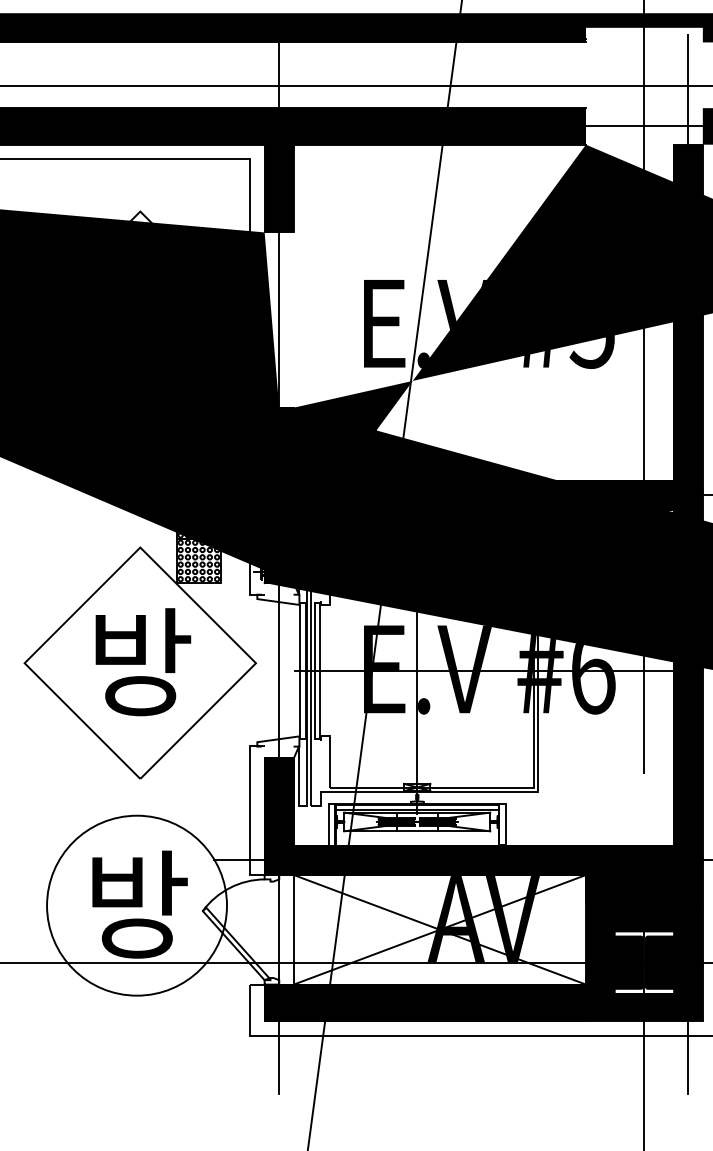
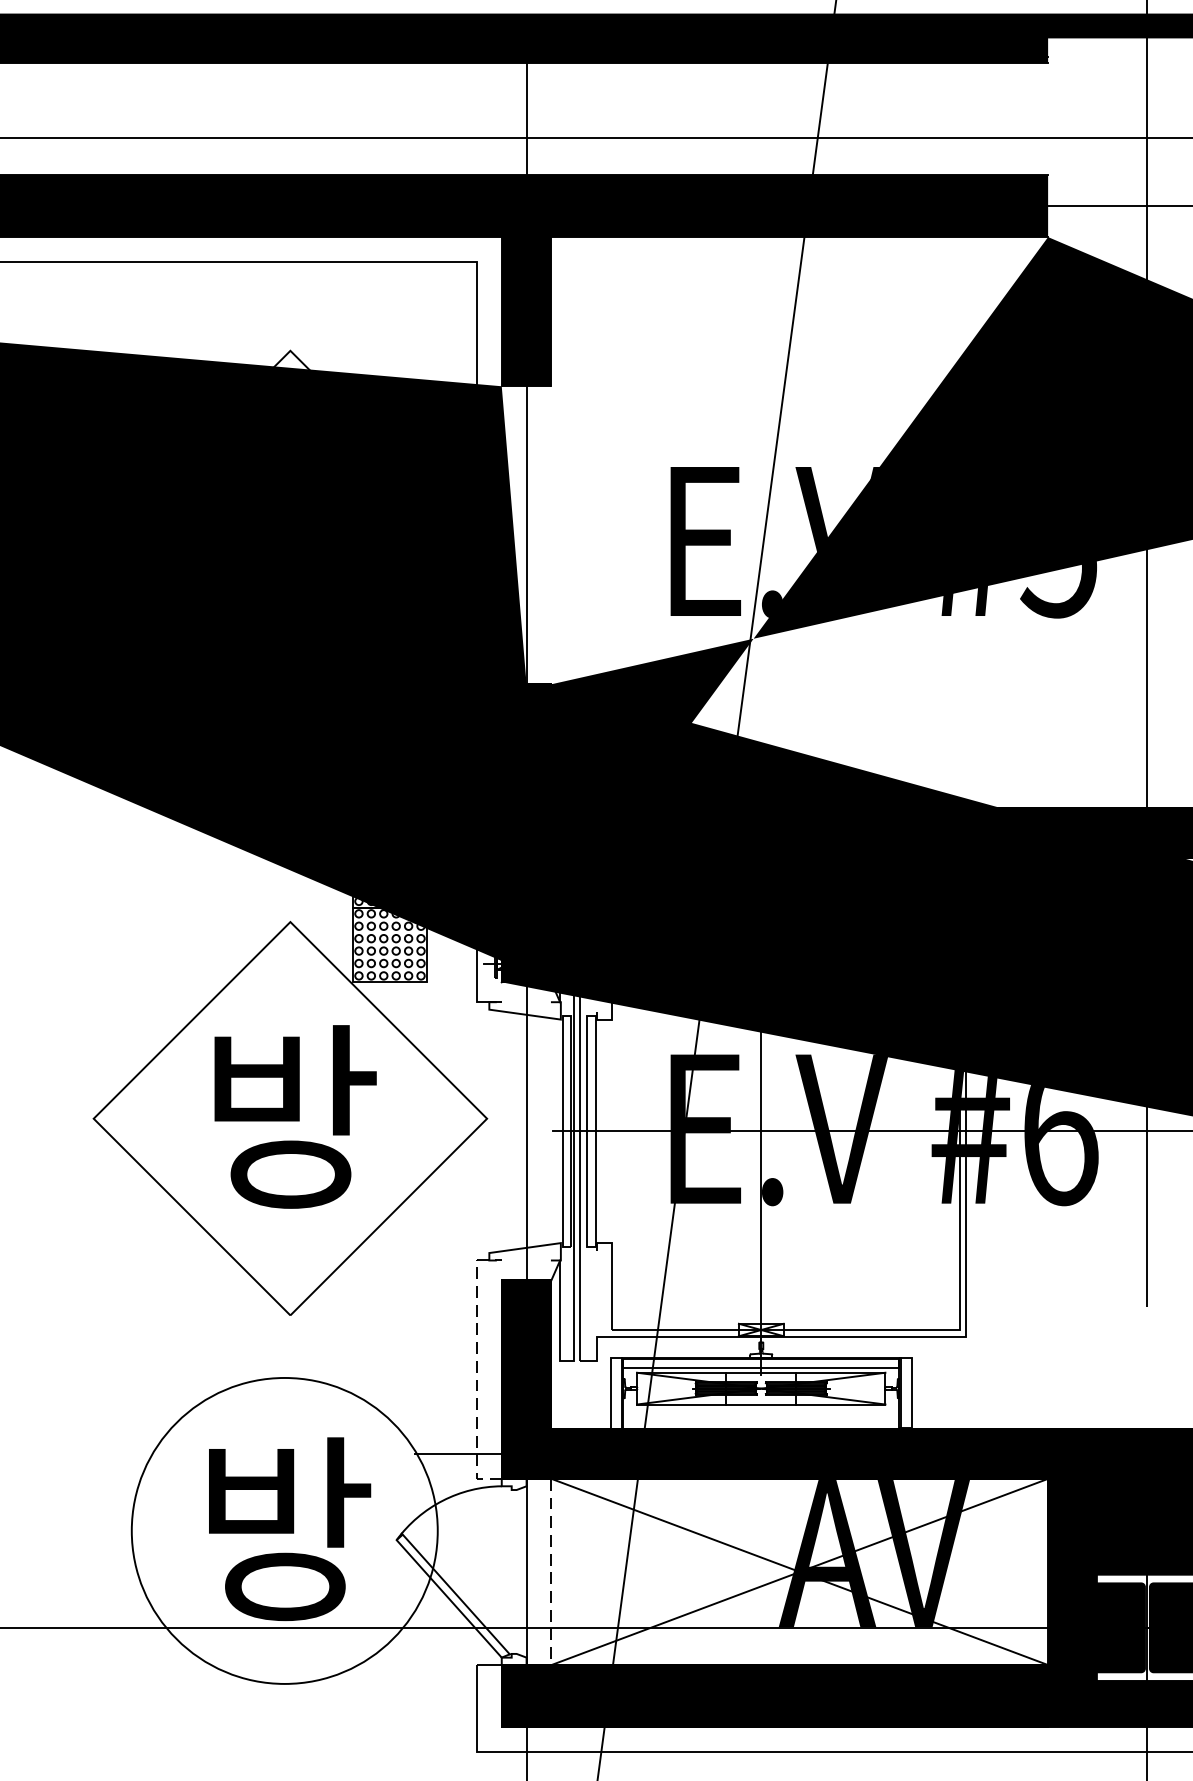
line: (250, 810) -> (477, 1369), solid -> dashed
line: (293, 929) -> (550, 1571), solid -> dashed

